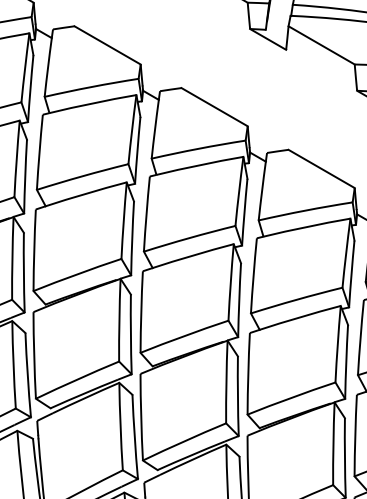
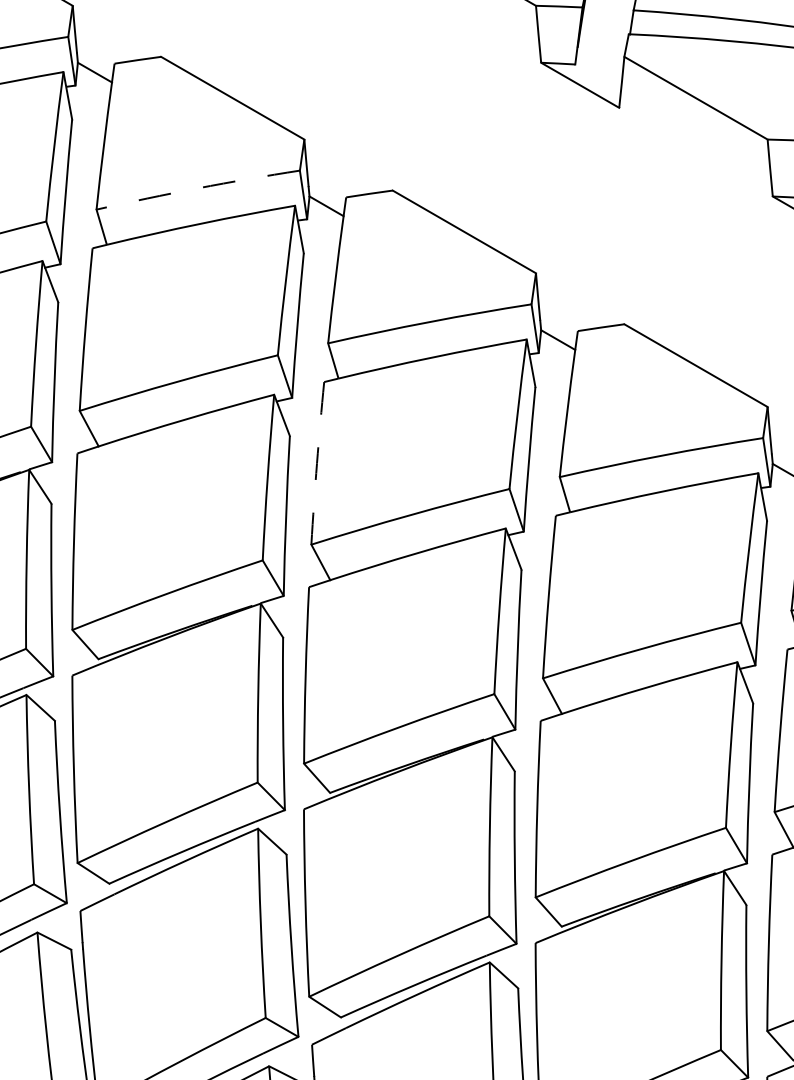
arc: (91, 87) -> (197, 189), solid -> dashed
arc: (146, 214) -> (316, 464), solid -> dashed

